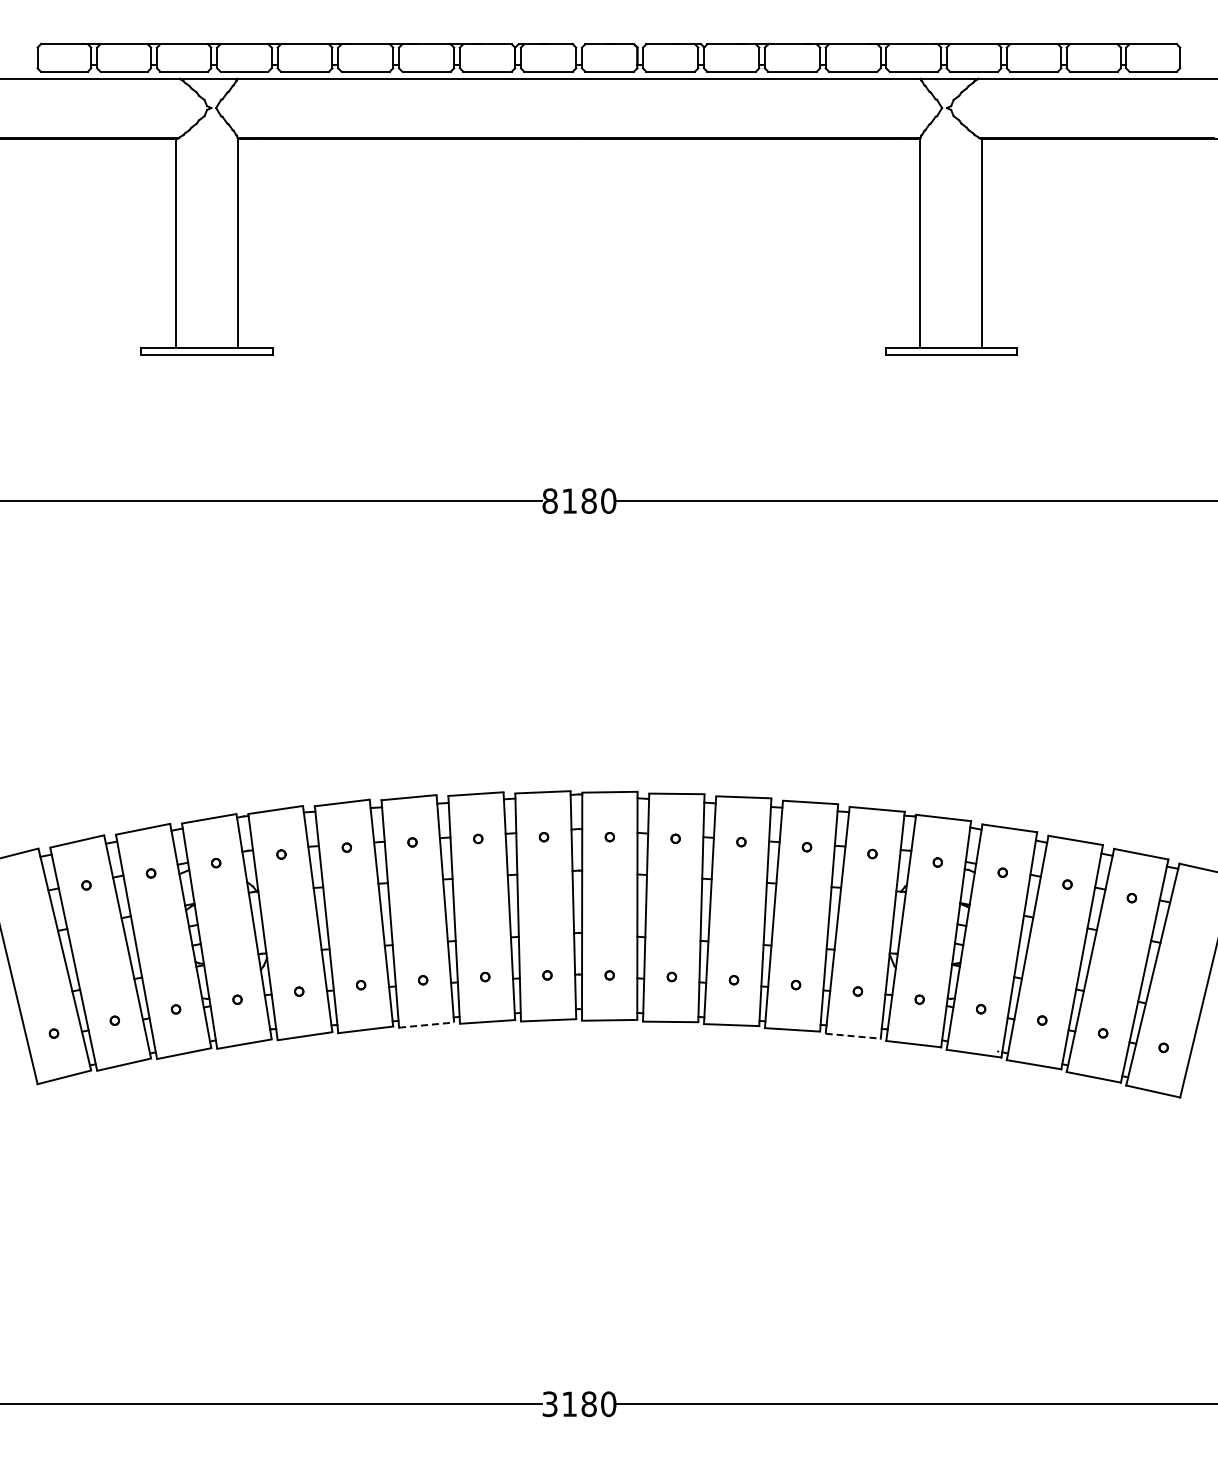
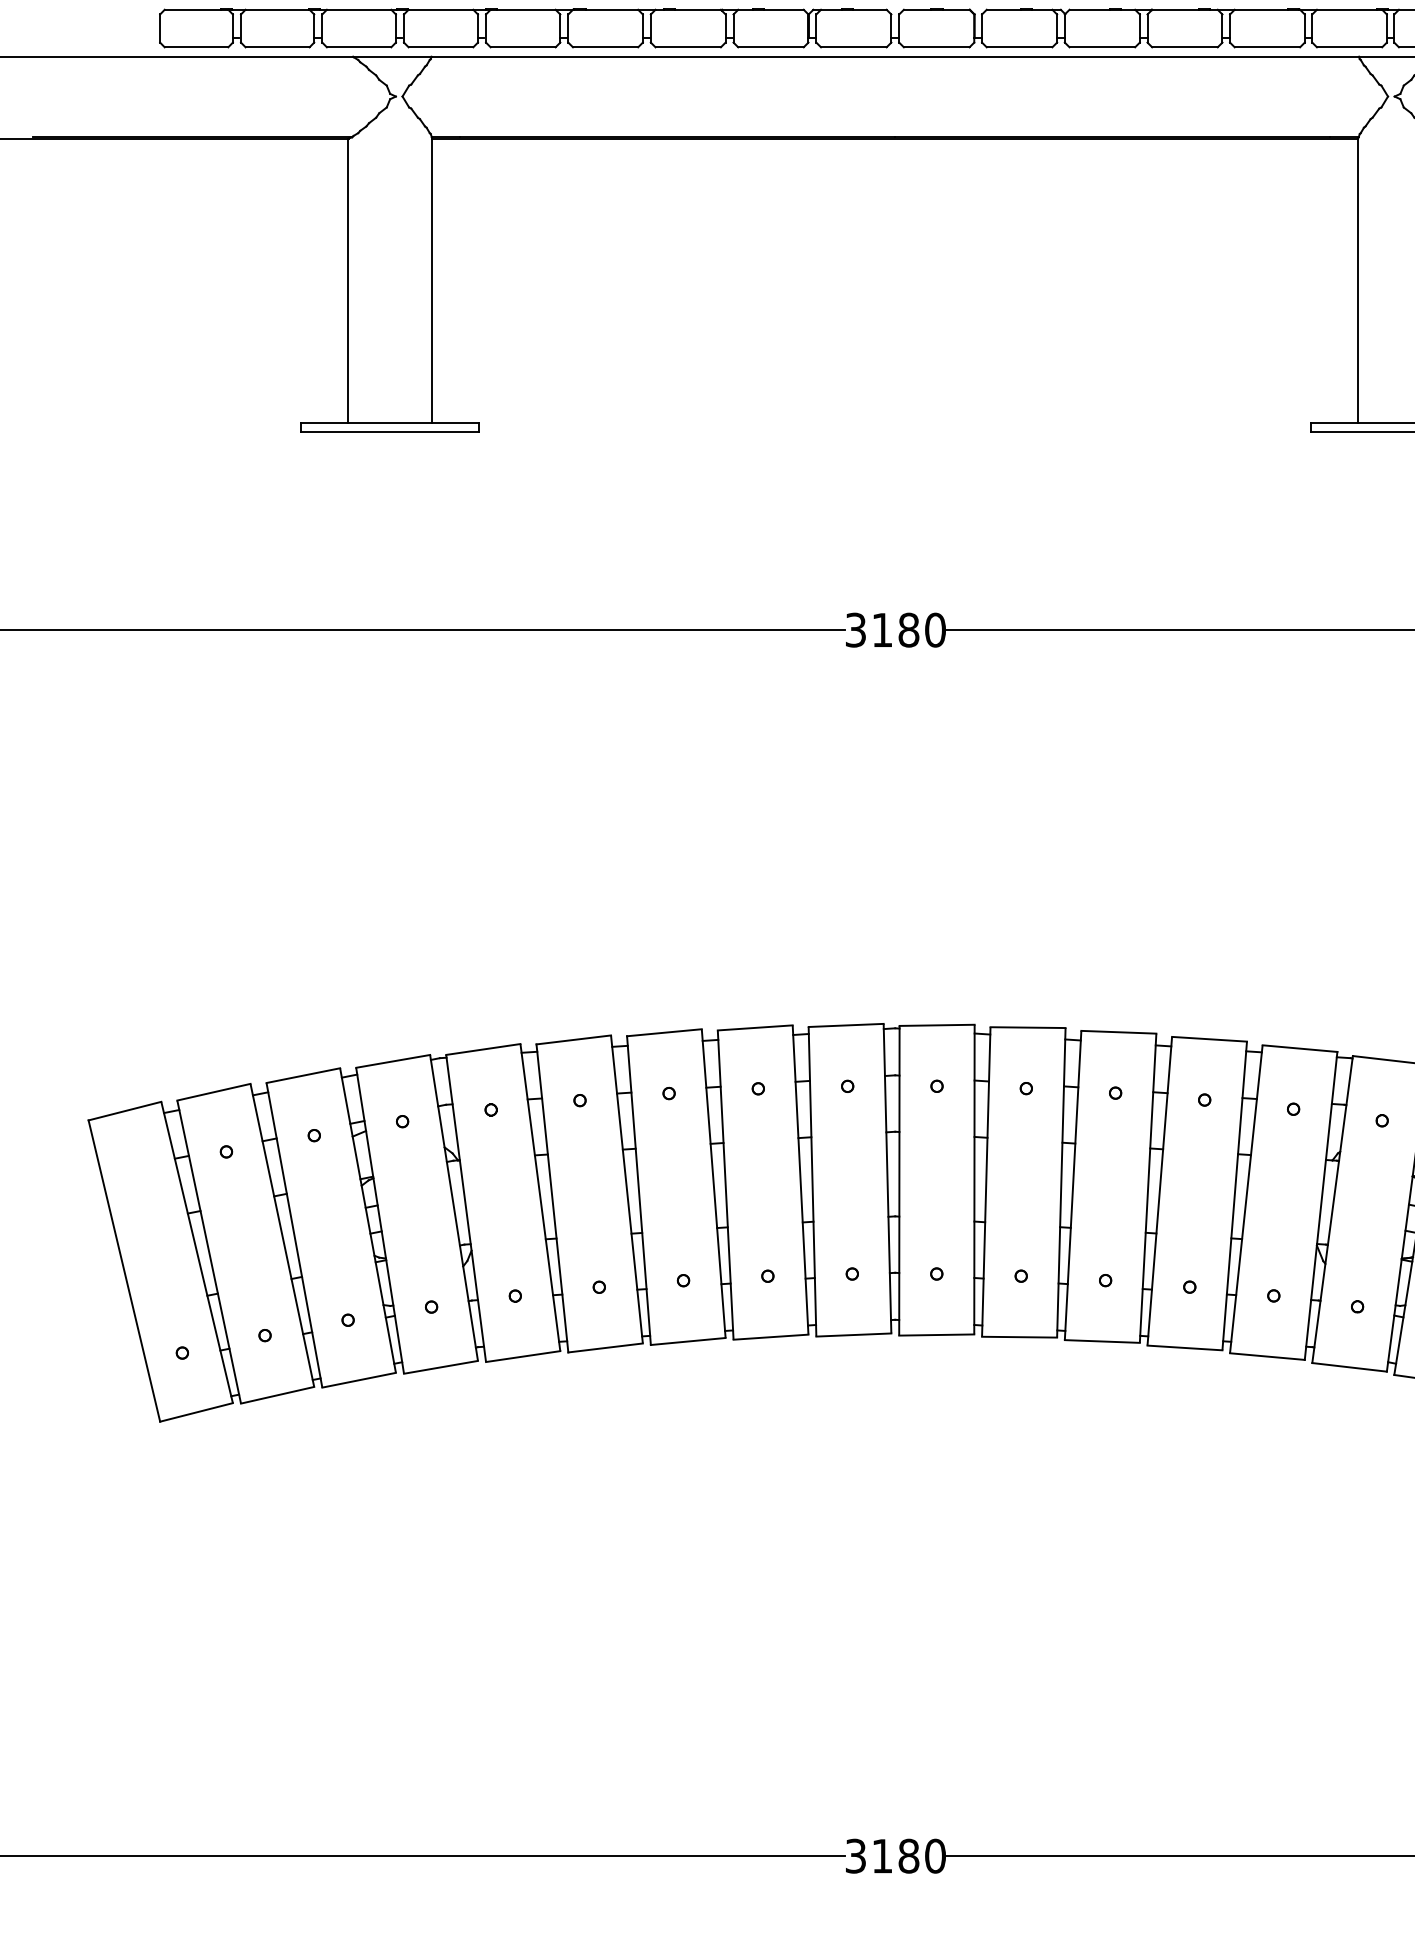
text: (549, 500) -> (855, 629), 8180 -> 3180
line: (426, 1025) -> (688, 1342), dashed -> solid
line: (853, 1036) -> (1267, 1356), dashed -> solid

